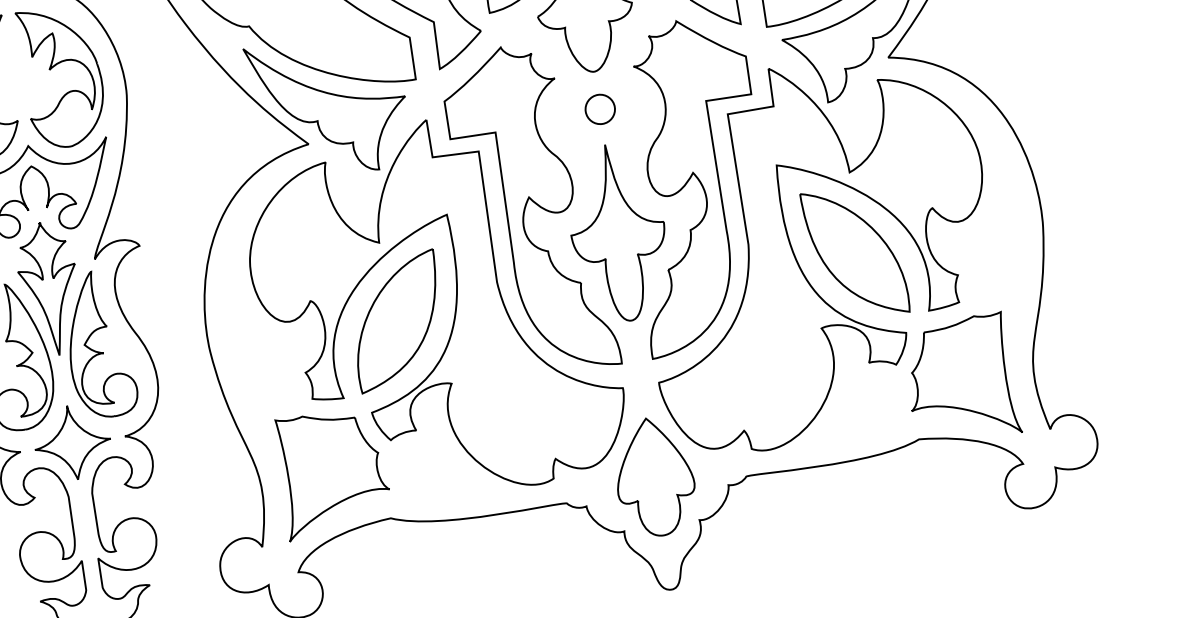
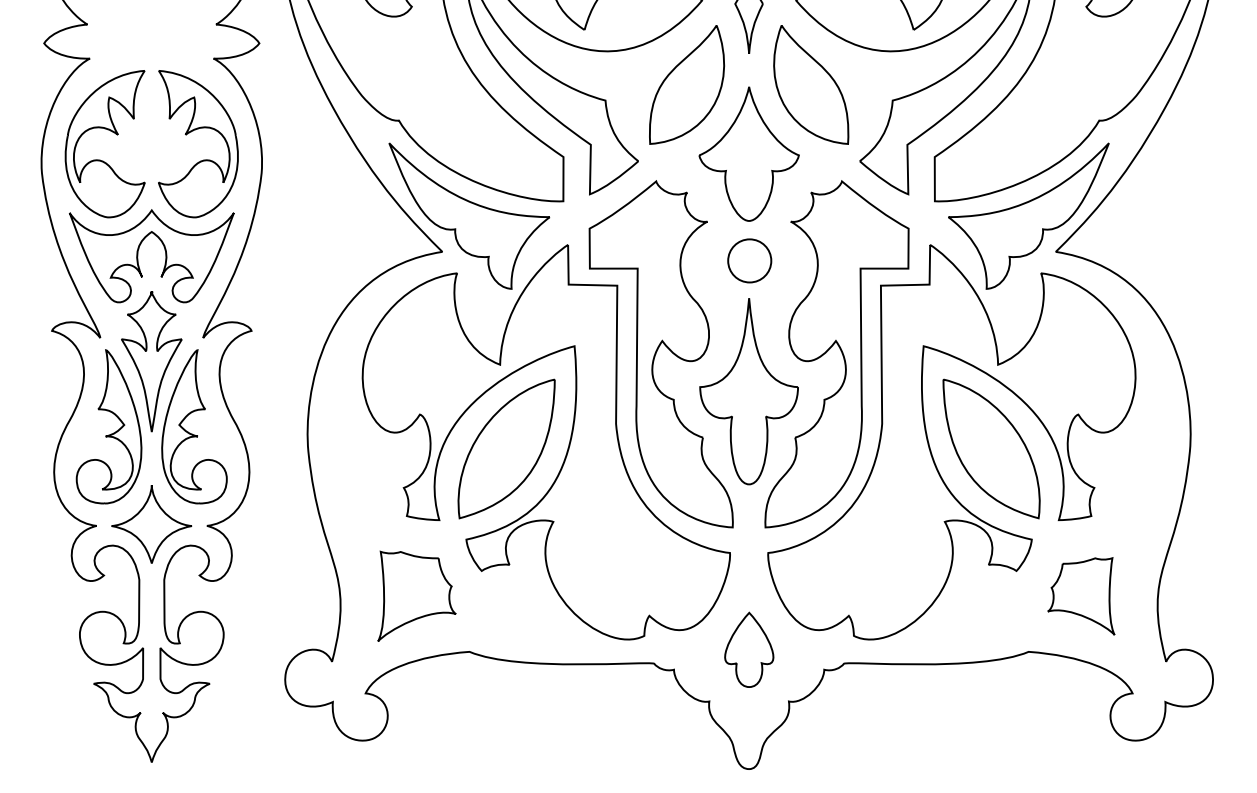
part: (600, 109) -> (749, 260), size x1.4
part: (961, 379) -> (1081, 596), size x0.6
part: (332, 473) -> (416, 596), size x0.7
part: (654, 476) -> (749, 649), size x0.6

